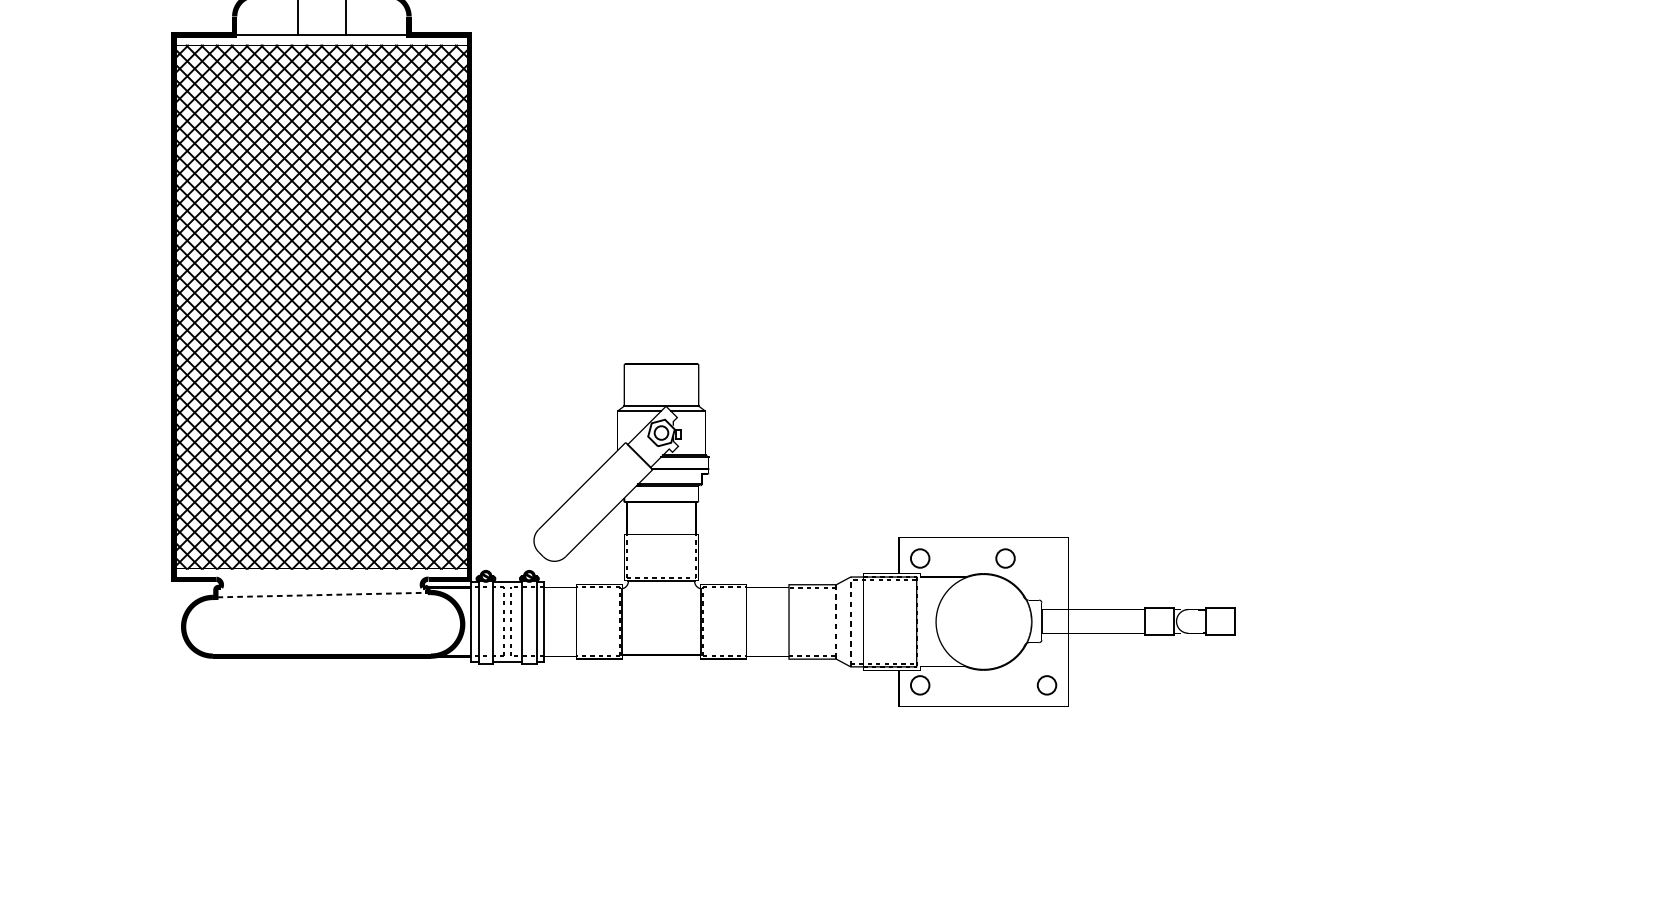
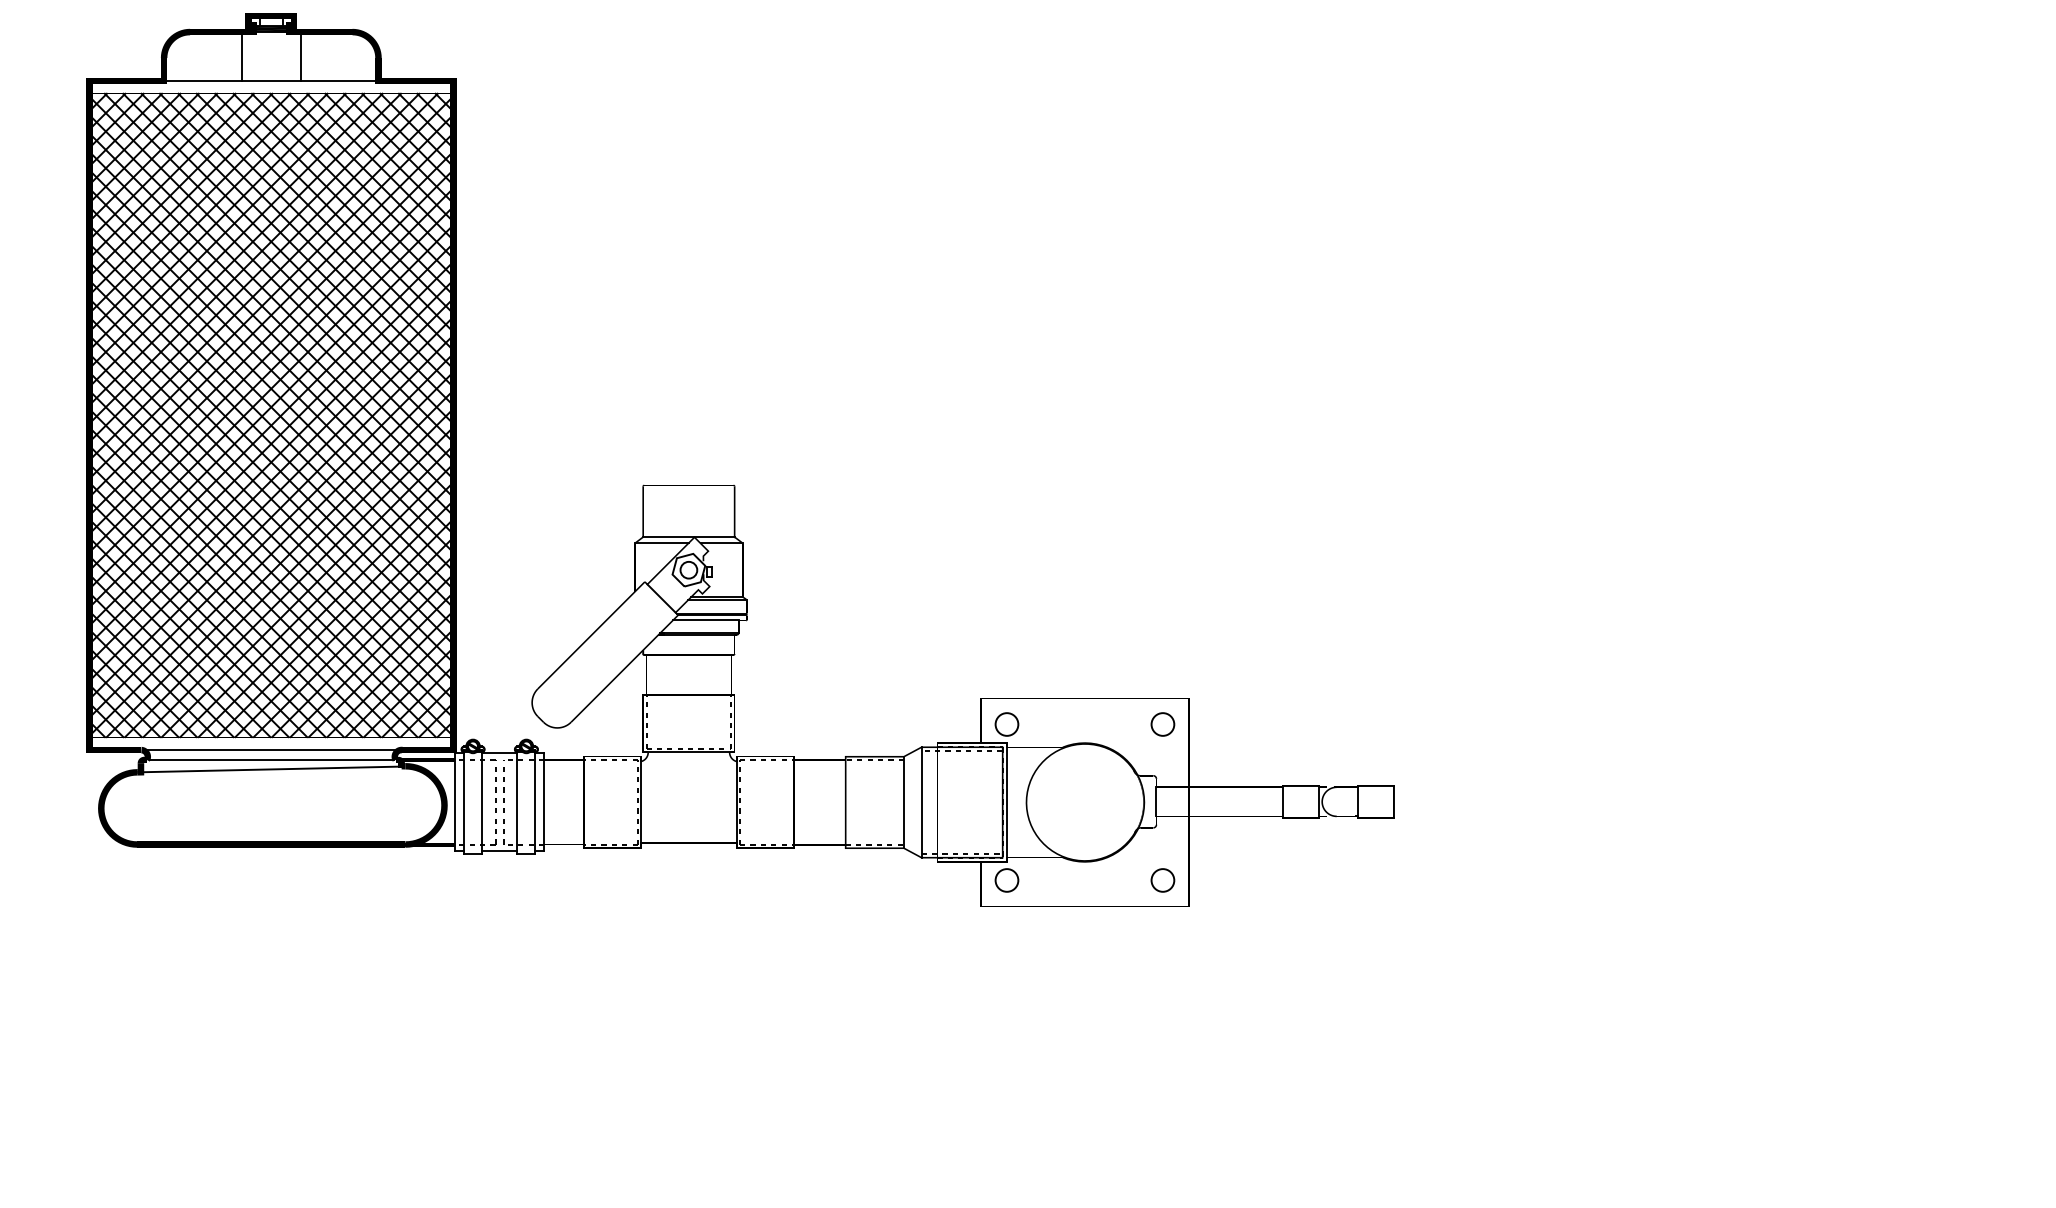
line: (674, 473) -> (705, 620), added
circle: (1005, 558) -> (1162, 724), moved
line: (321, 579) -> (270, 750), added
line: (322, 587) -> (271, 760), added
line: (322, 595) -> (272, 769), dashed -> solid
line: (836, 621) -> (903, 802), dashed -> solid
line: (850, 621) -> (921, 801), dashed -> solid
line: (919, 621) -> (1006, 802), added

